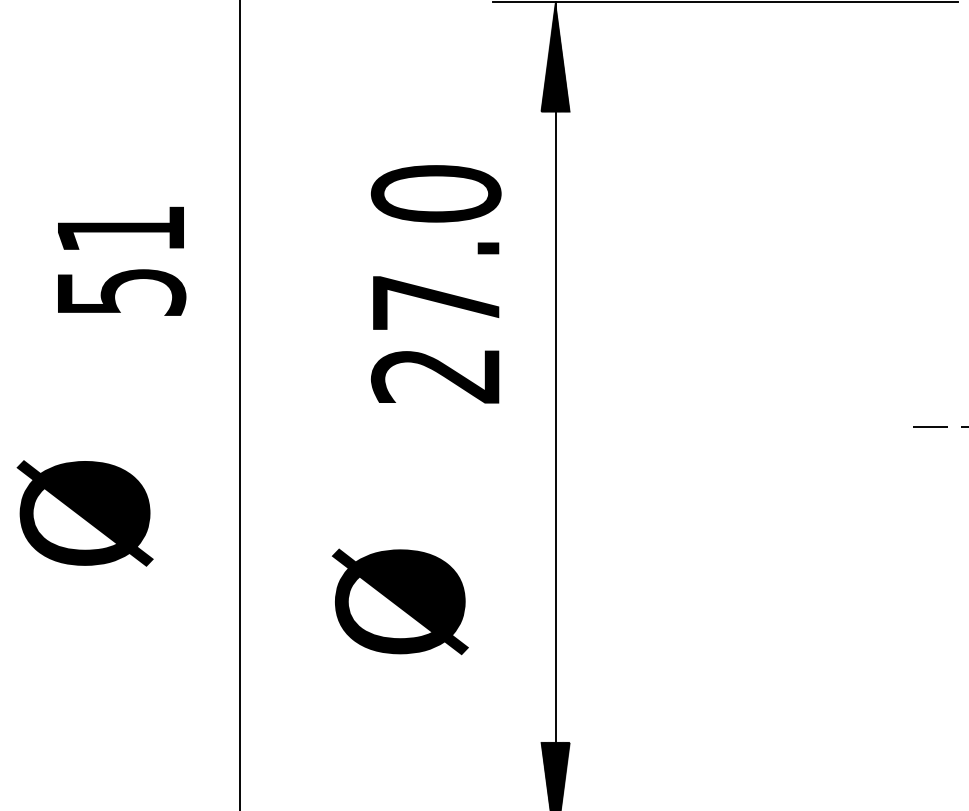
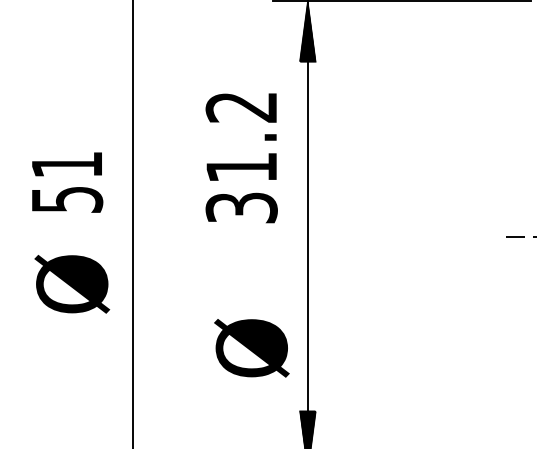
text: (121, 261) -> (67, 182), moved
text: (435, 284) -> (241, 157), 27.0 -> 31.2
text: (85, 513) -> (72, 284), moved
text: (399, 602) -> (251, 348), moved

